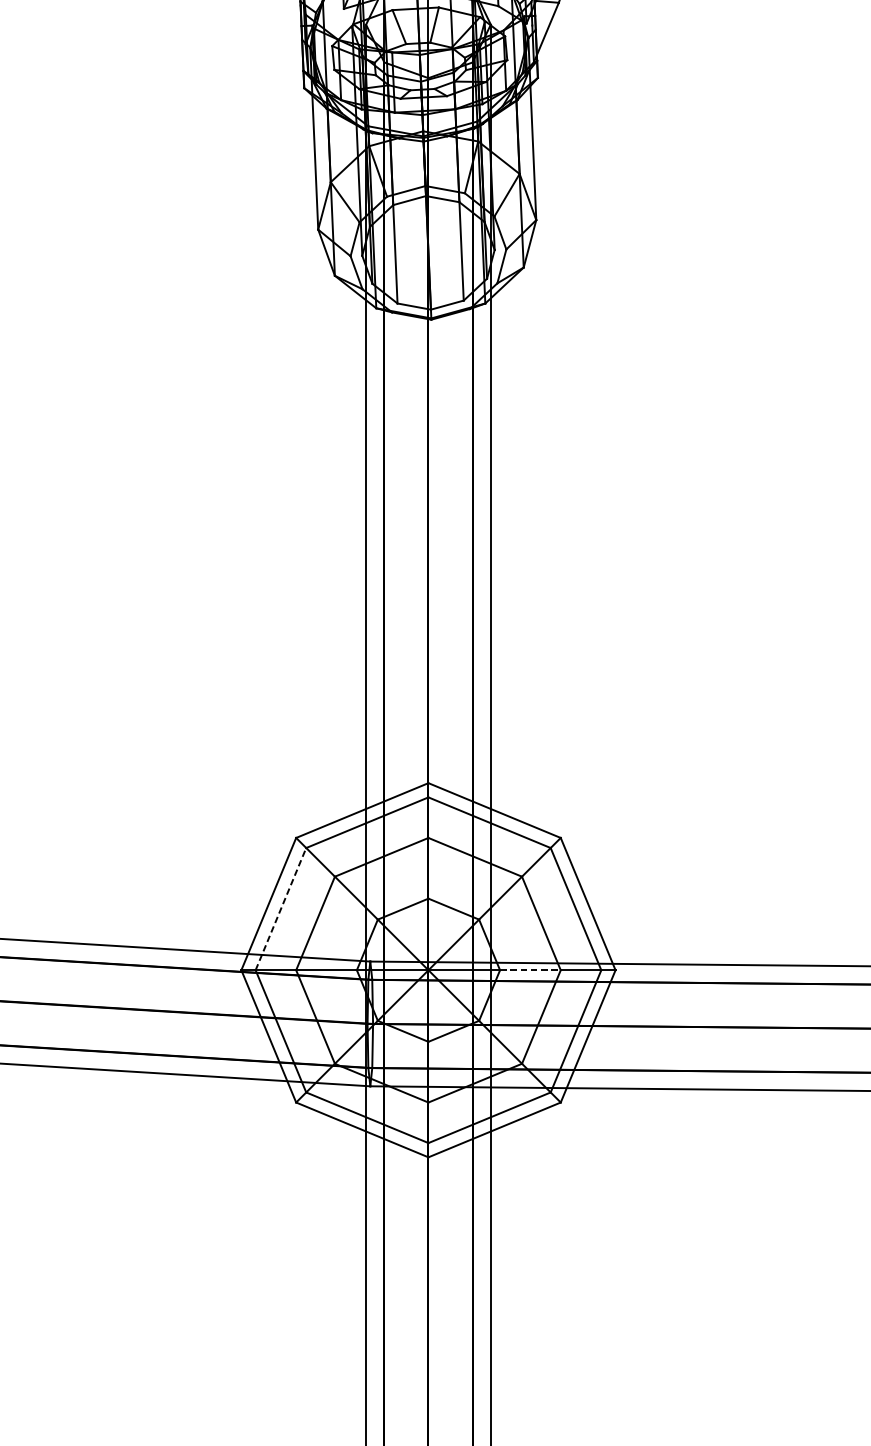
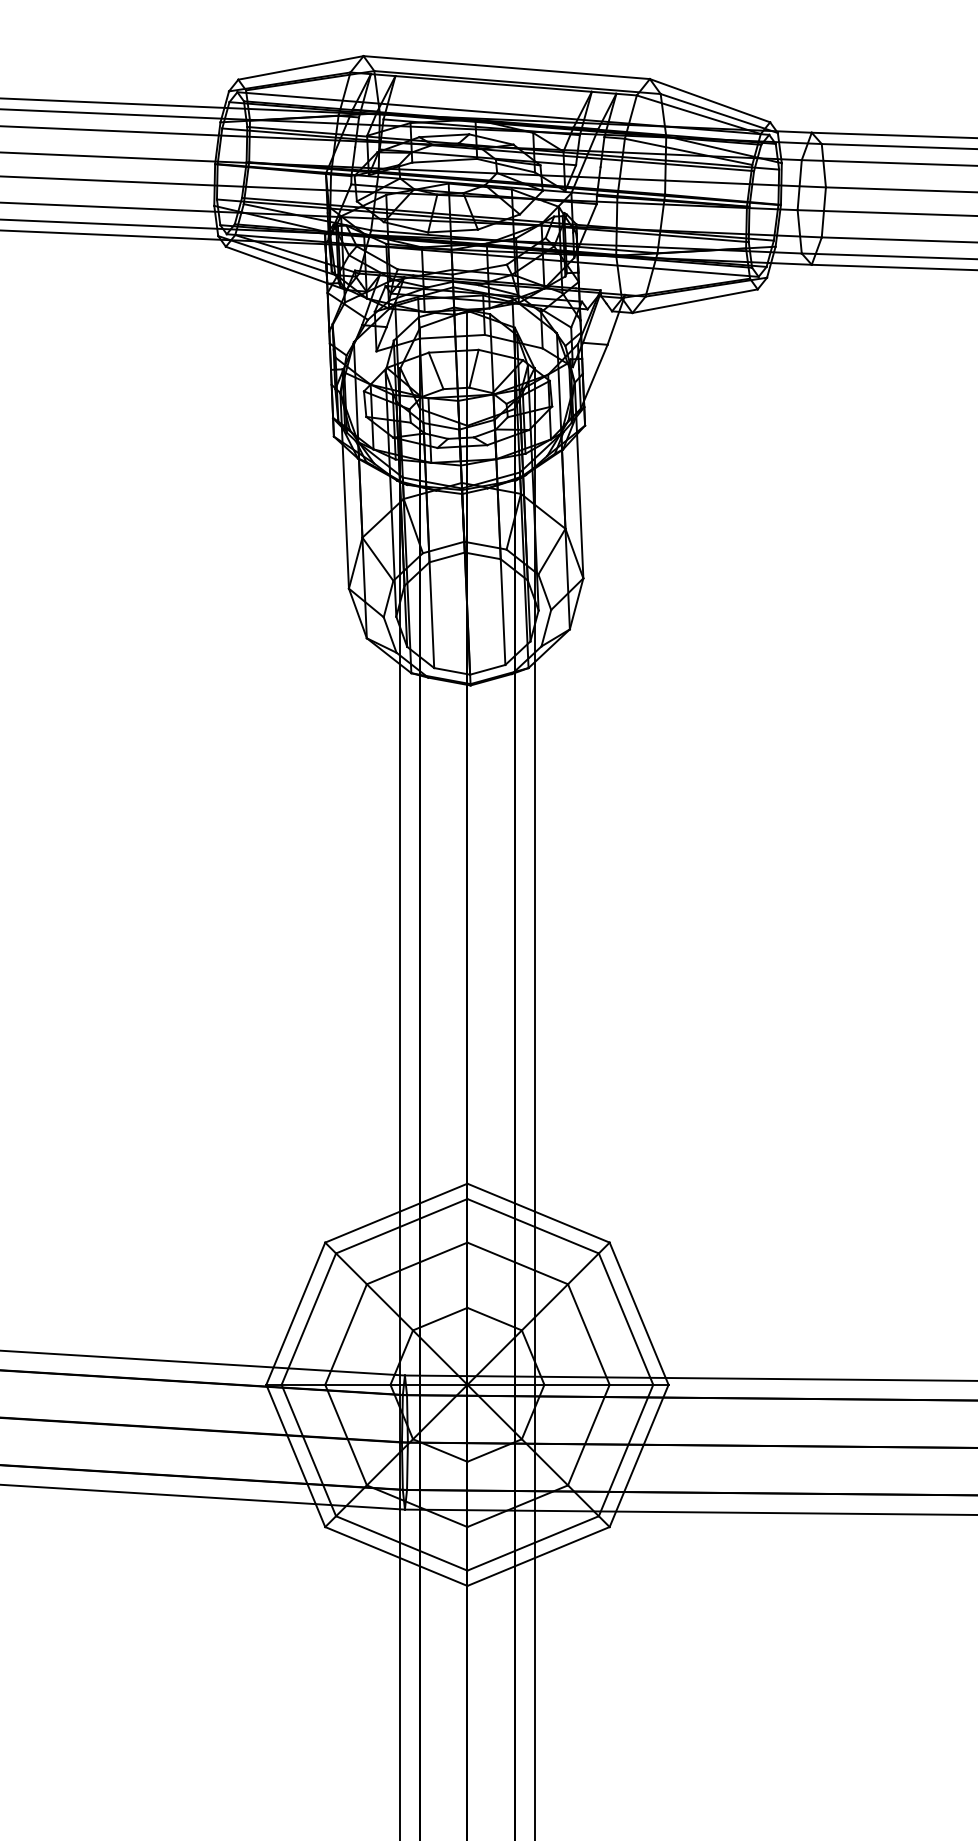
line: (281, 908) -> (309, 1318), dashed -> solid
line: (530, 969) -> (577, 1384), dashed -> solid

